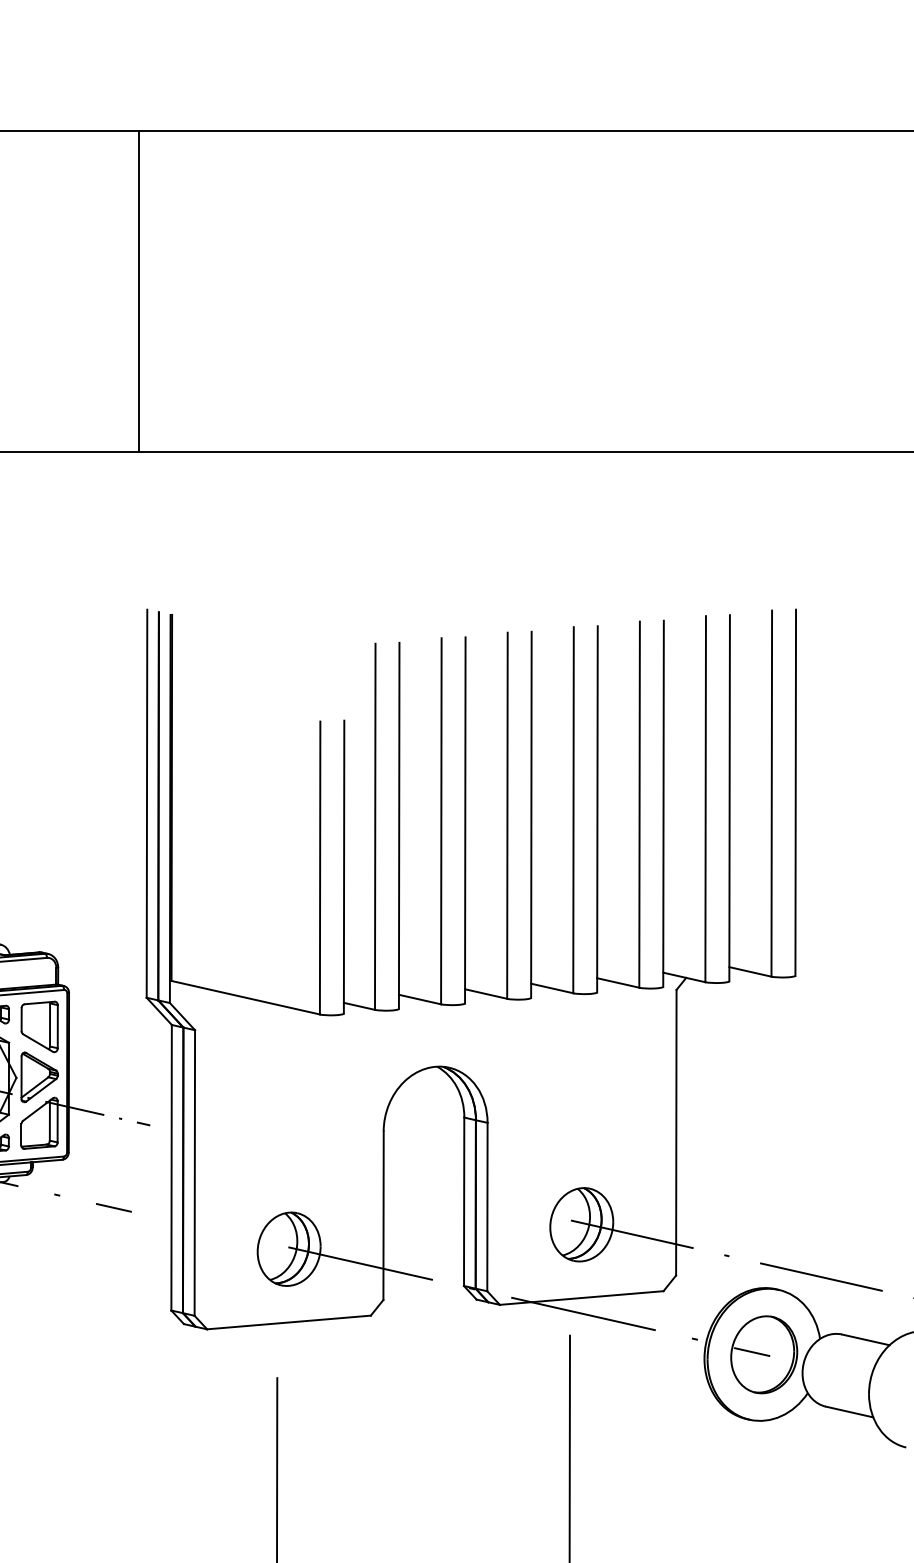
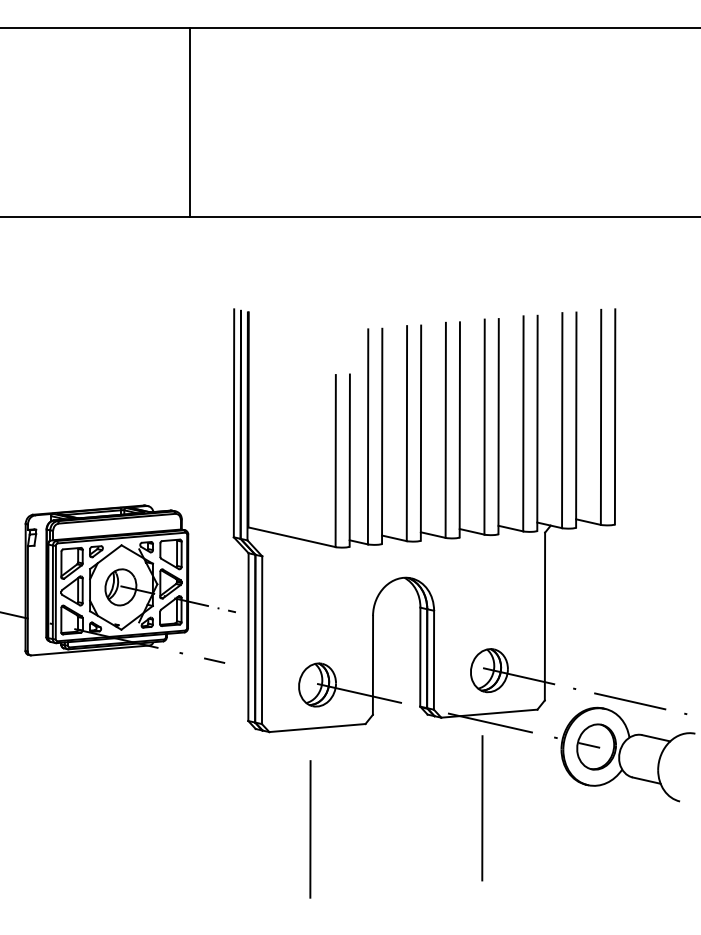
line: (139, 291) -> (190, 122), moved

